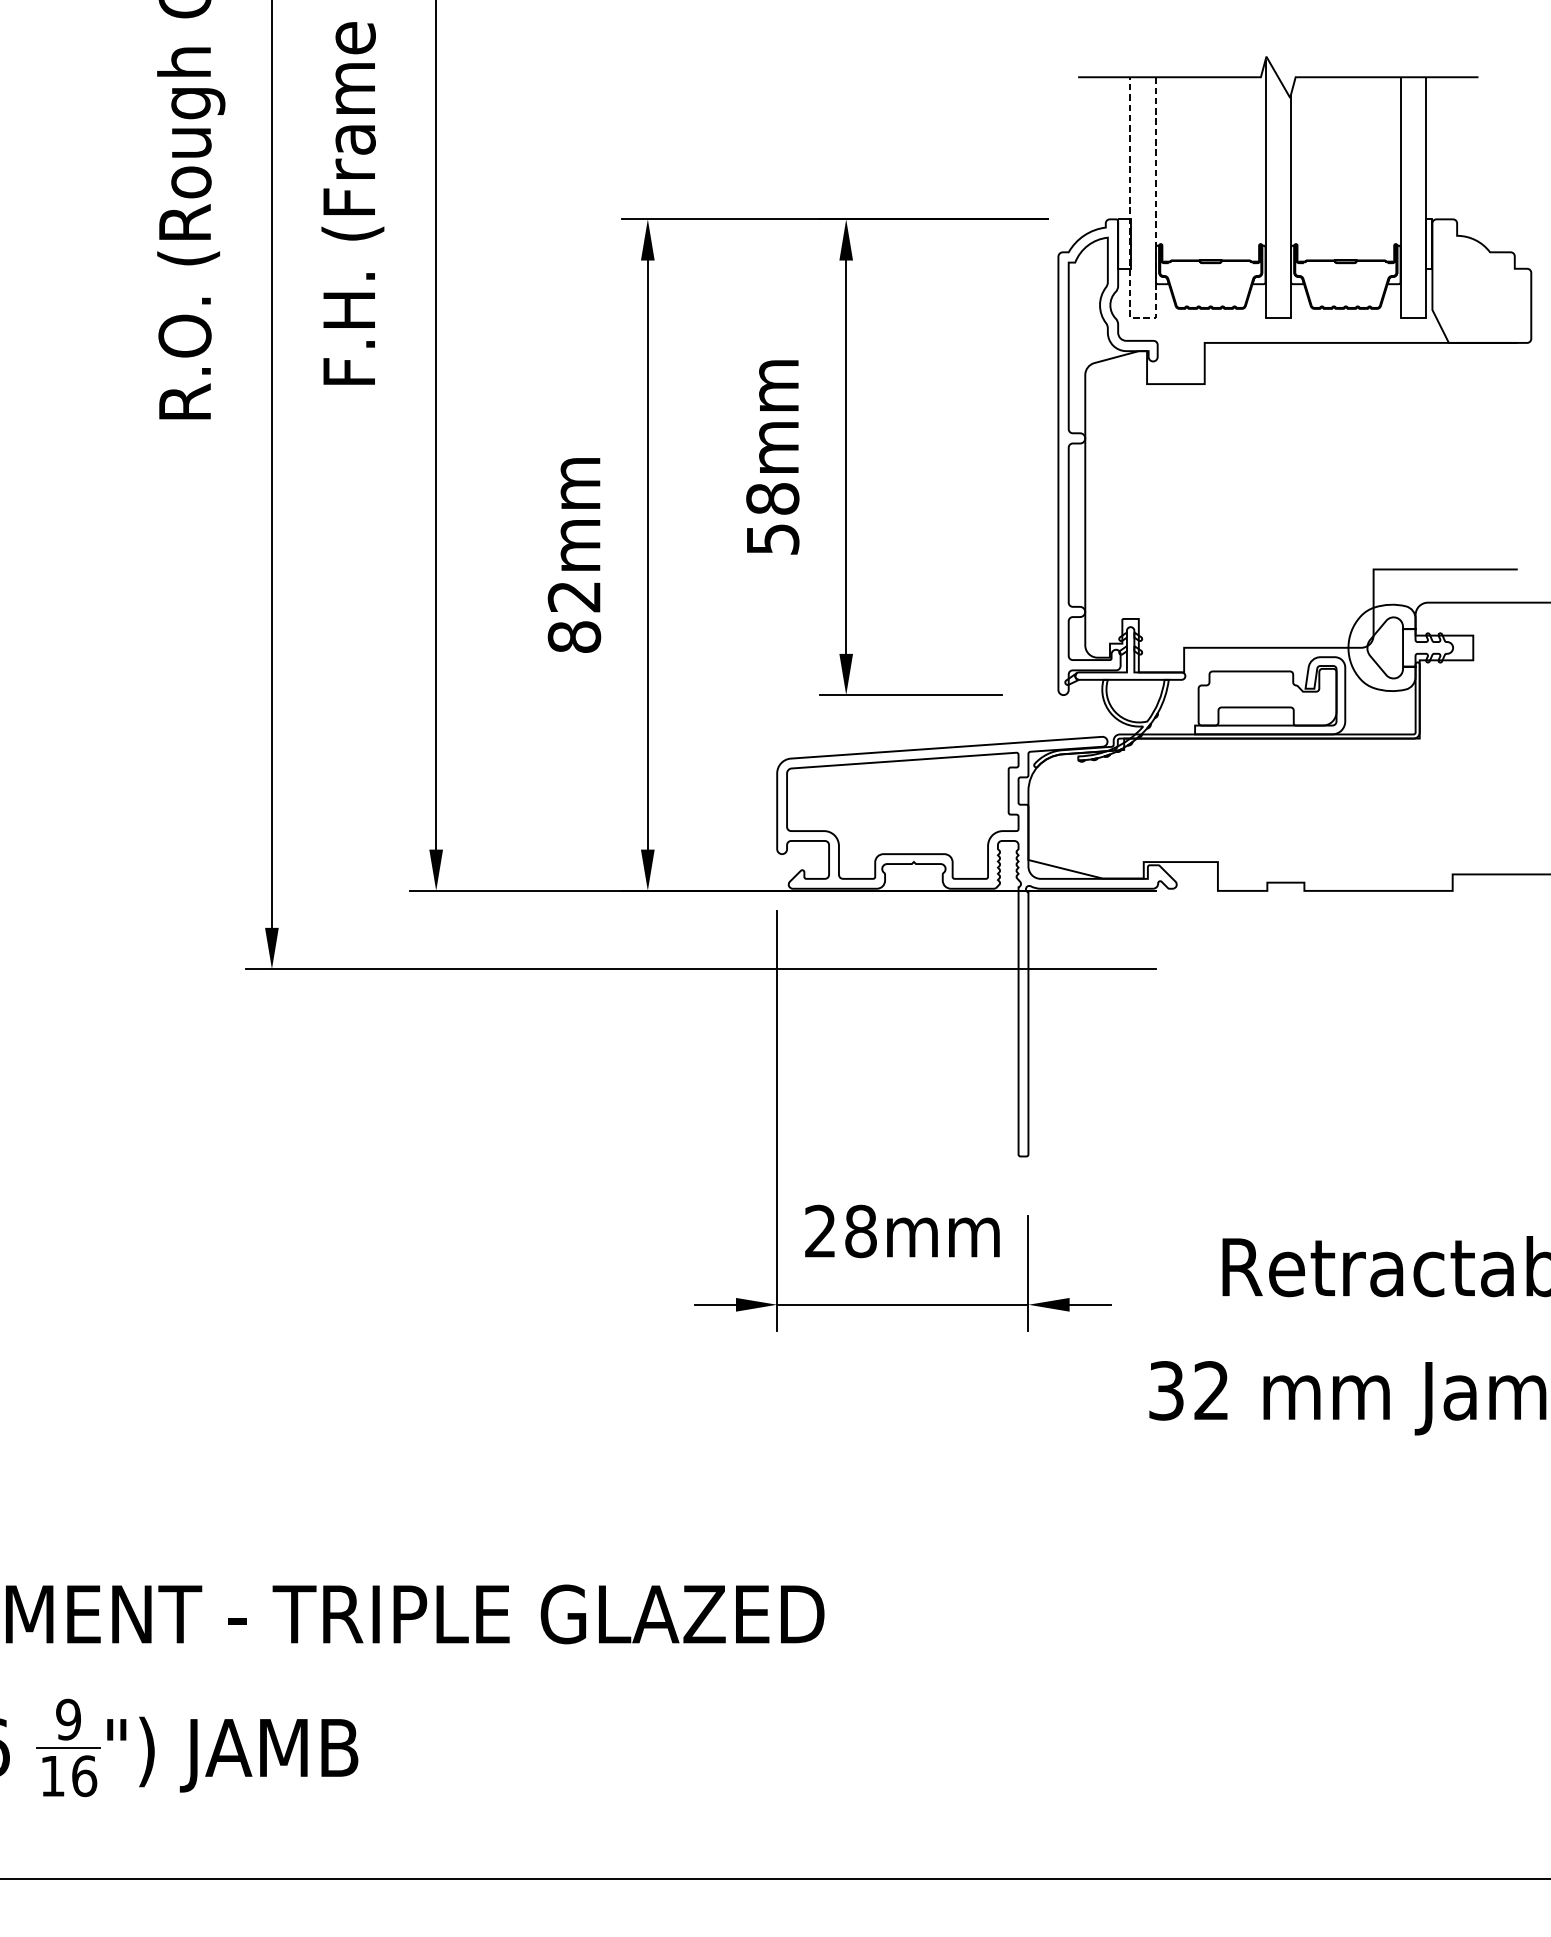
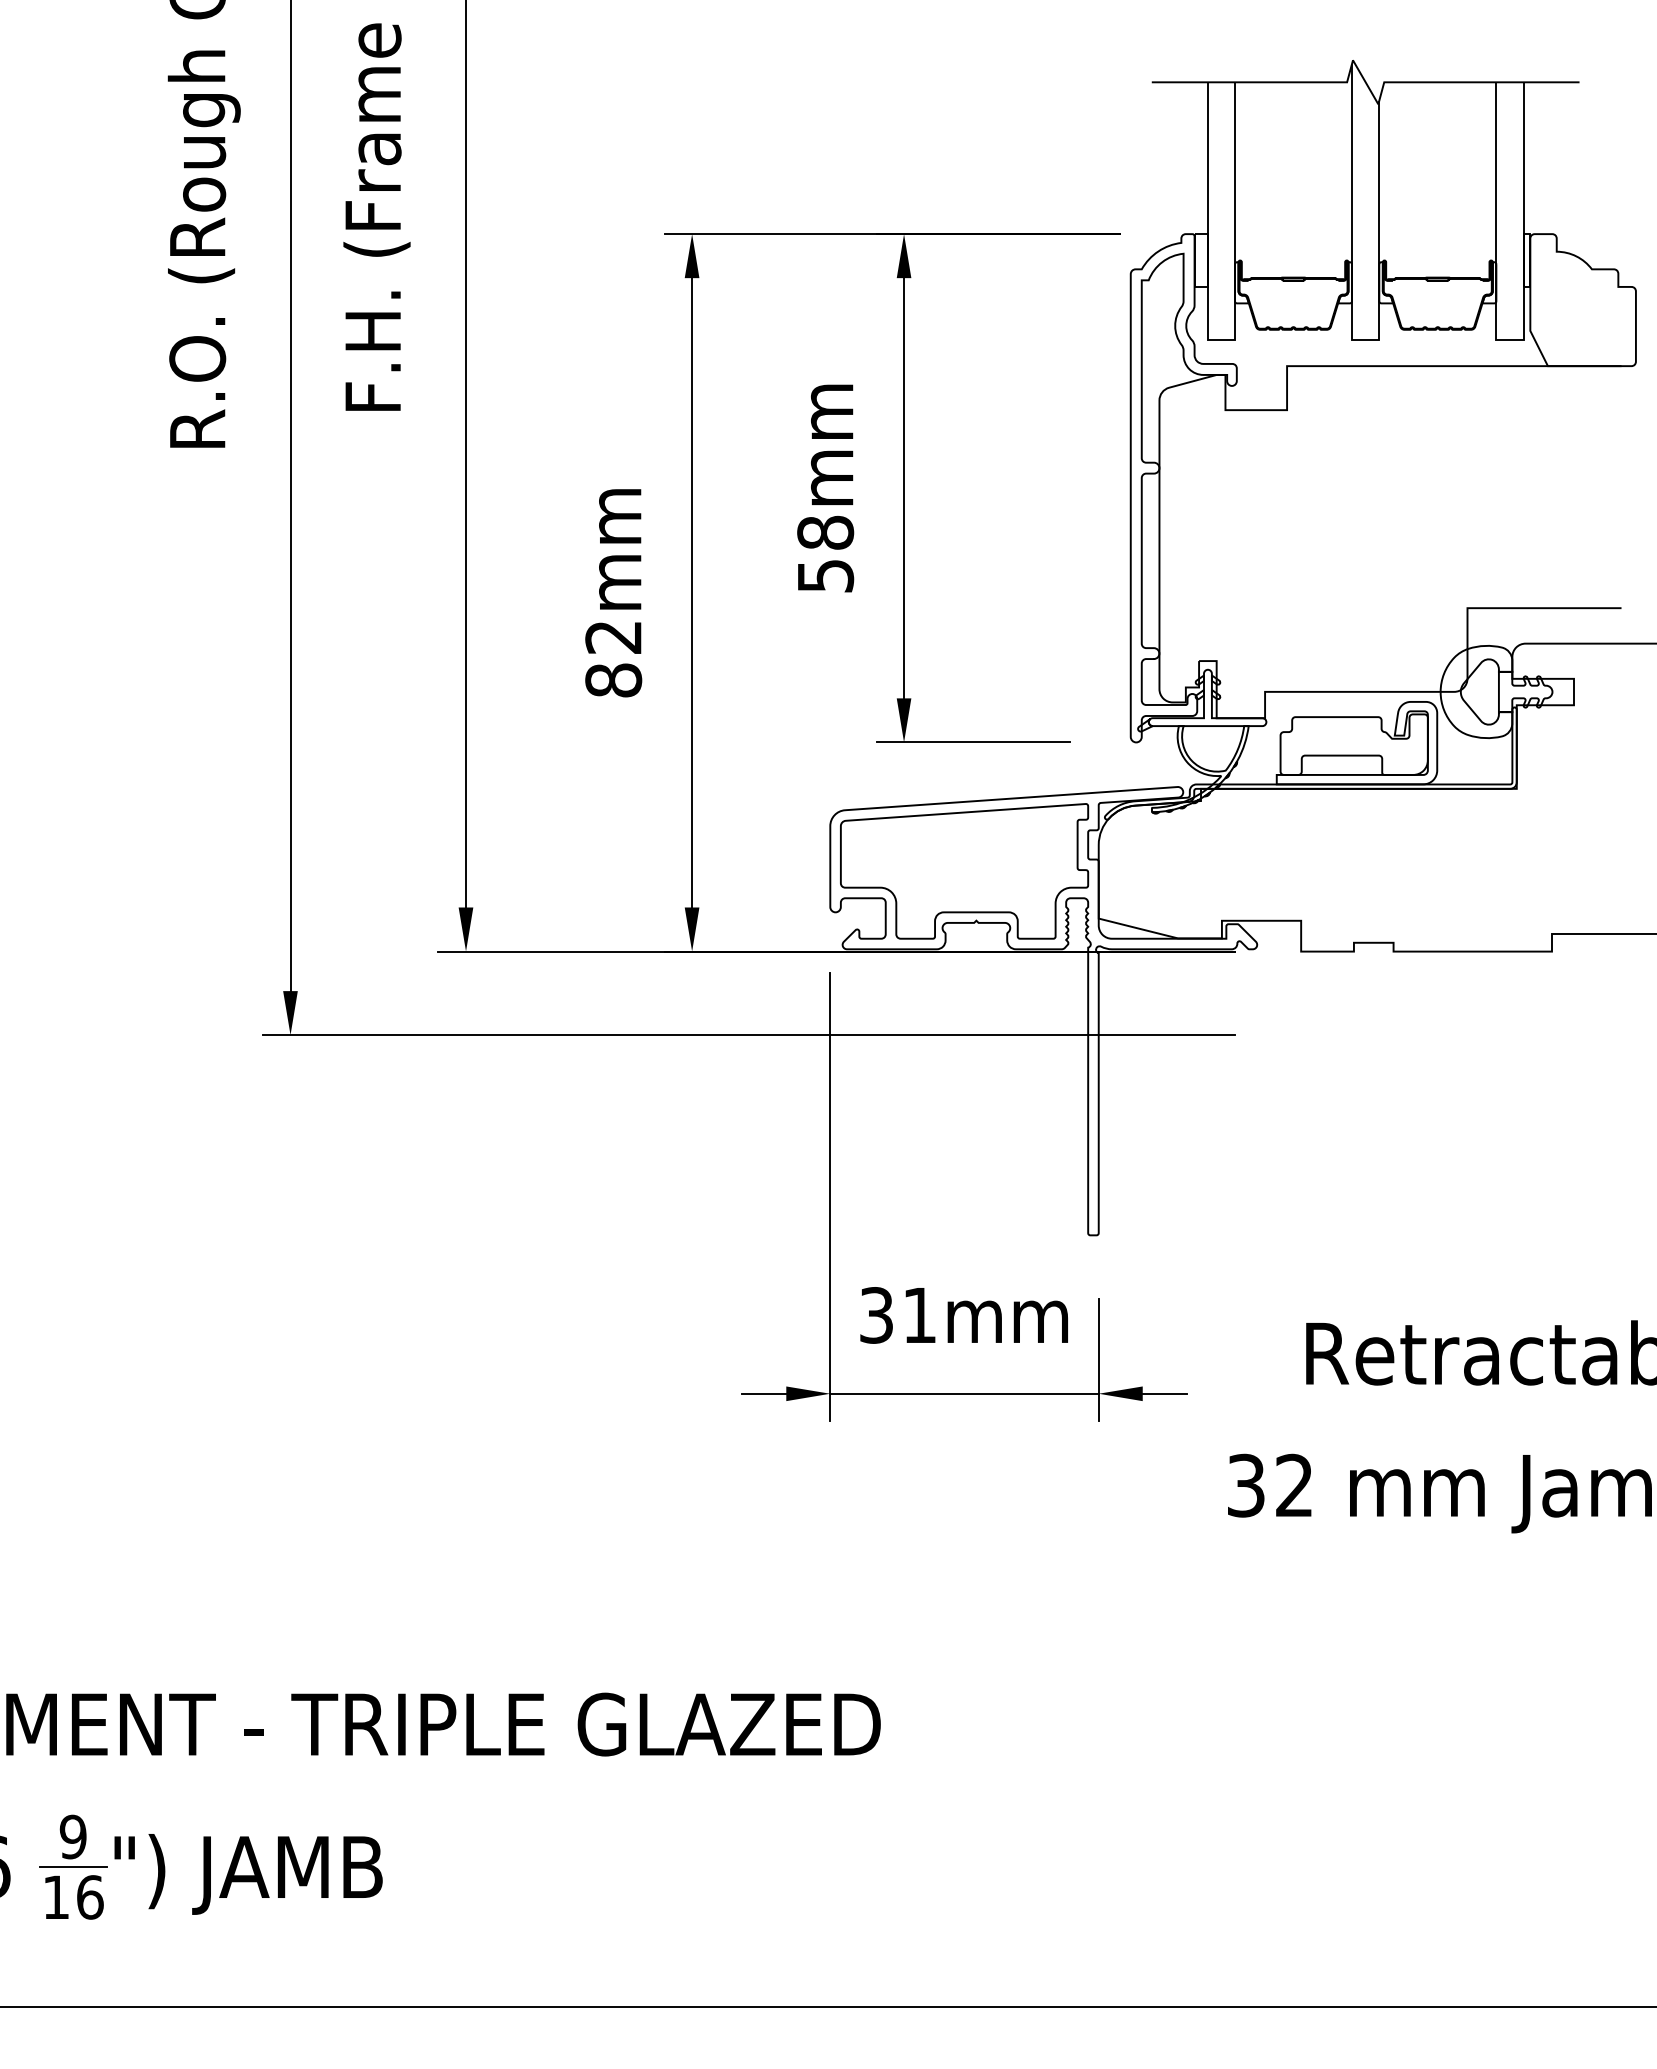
line: (1143, 317) -> (1221, 339), dashed -> solid
text: (841, 1231) -> (898, 1315), 28mm -> 31mm

